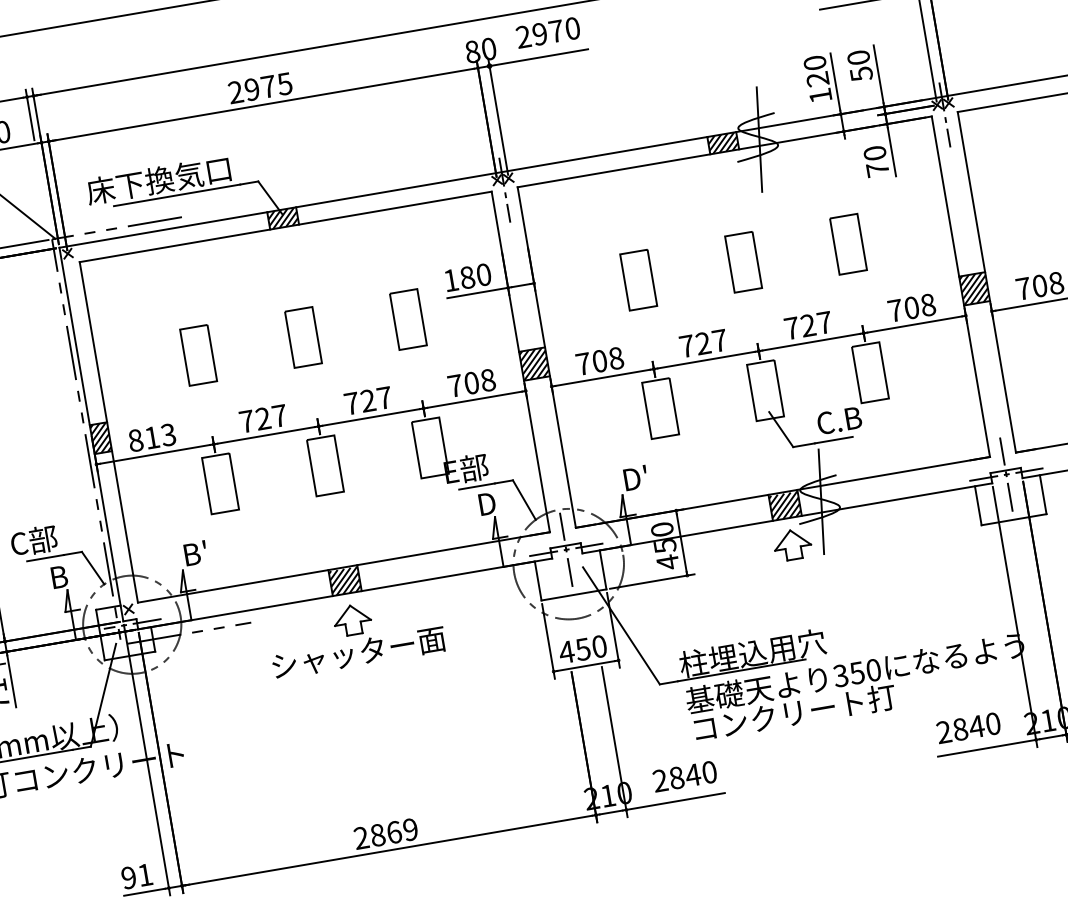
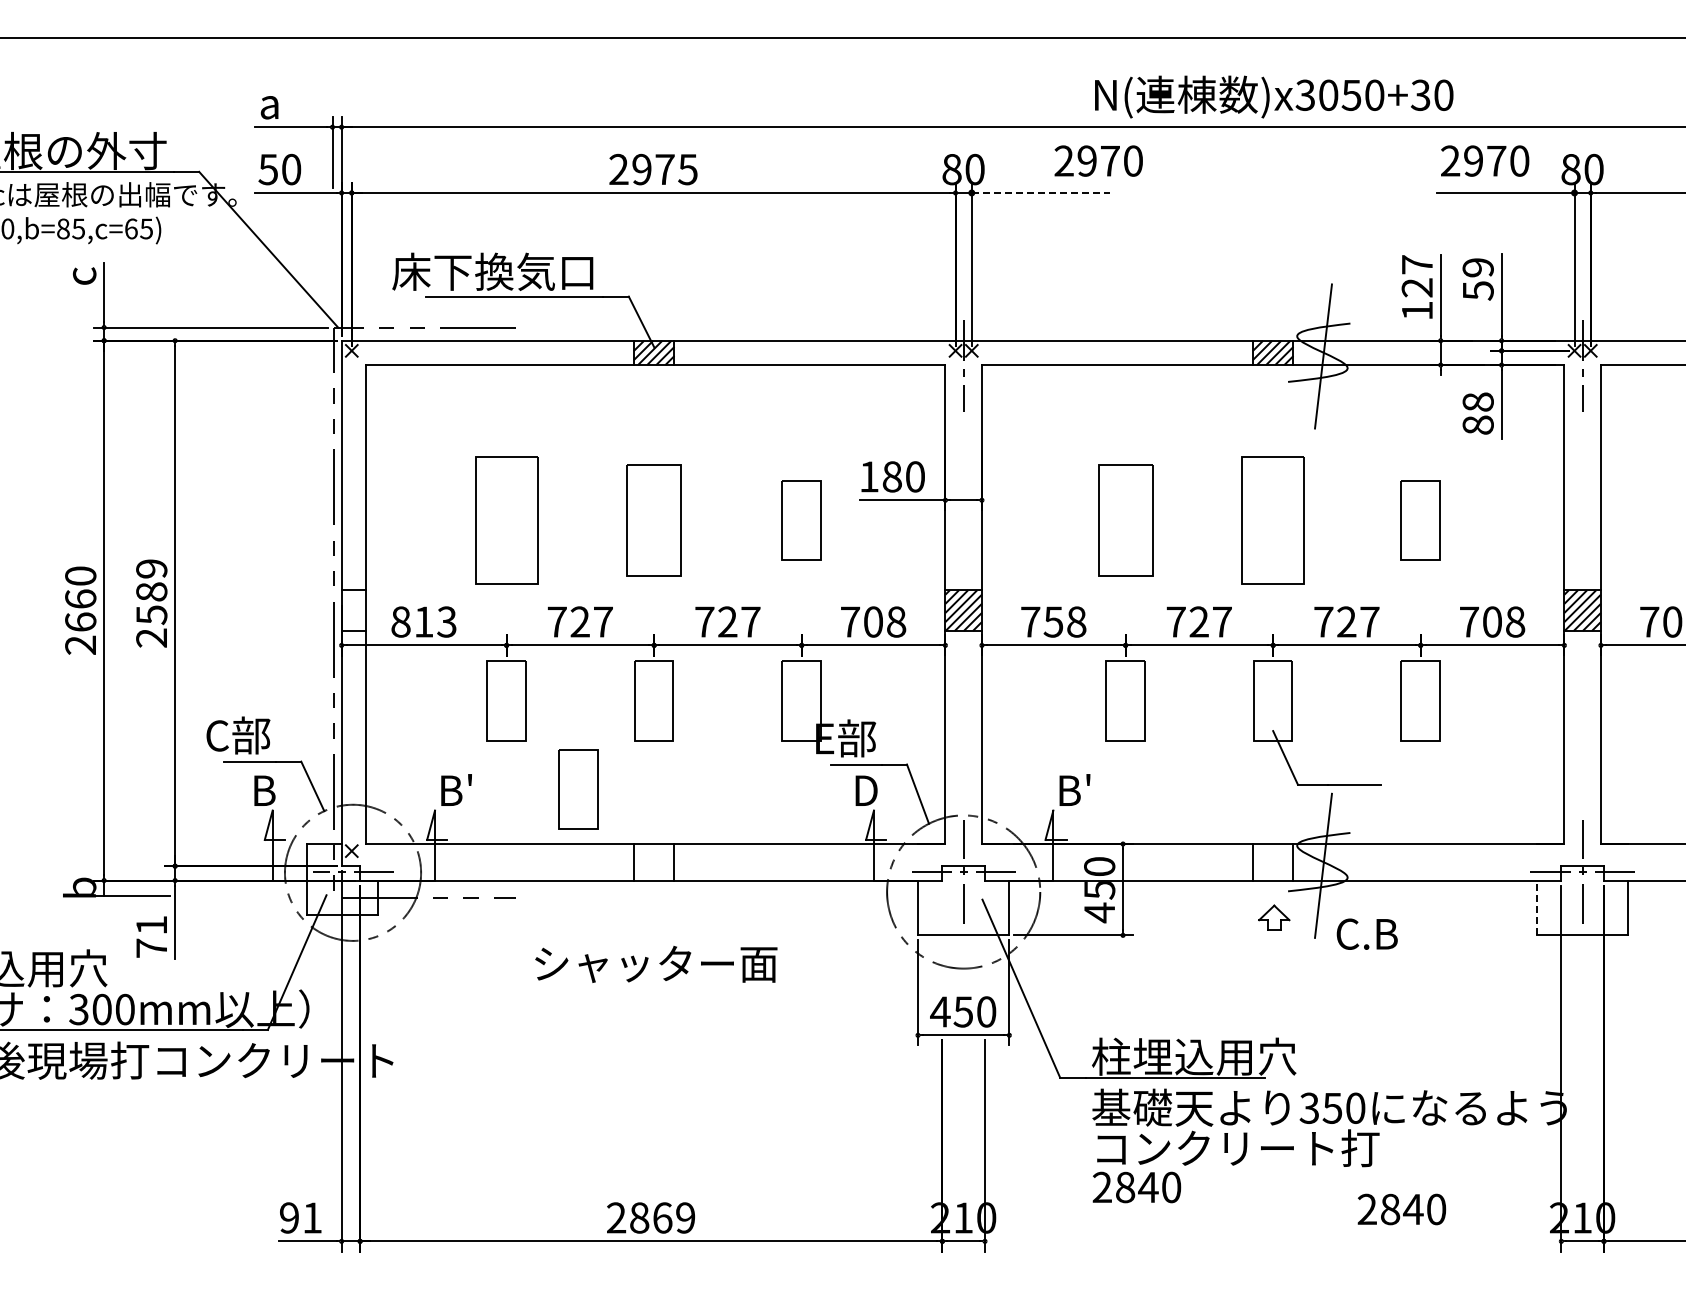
text: (547, 32) -> (1098, 160), moved
line: (539, 57) -> (1041, 192), solid -> dashed
text: (858, 57) -> (1477, 267), 50 -> 59
text: (815, 62) -> (1417, 264), 120 -> 127
text: (875, 161) -> (1477, 413), 70 -> 88
part: (743, 262) -> (1272, 520), size x1.6
part: (638, 280) -> (1125, 520), size x1.4
part: (303, 337) -> (653, 520), size x1.4
part: (198, 355) -> (506, 520), size x1.6
text: (599, 360) -> (1053, 621), 708 -> 758
text: (838, 420) -> (1366, 933), moved
hatch: (100, 438) -> (353, 610), removed
text: (637, 477) -> (1077, 789), D' -> B'
line: (978, 505) -> (1537, 907), solid -> dashed
hatch: (784, 506) -> (1272, 863), removed
part: (282, 538) -> (578, 789), added
part: (792, 544) -> (1274, 917), size x0.6
hatch: (344, 581) -> (653, 863), removed
part: (352, 619) -> (655, 917), removed
text: (968, 728) -> (1401, 1209), moved
line: (987, 748) -> (1492, 1241), removed
text: (684, 776) -> (1136, 1187), moved
line: (675, 801) -> (1053, 1241), removed

